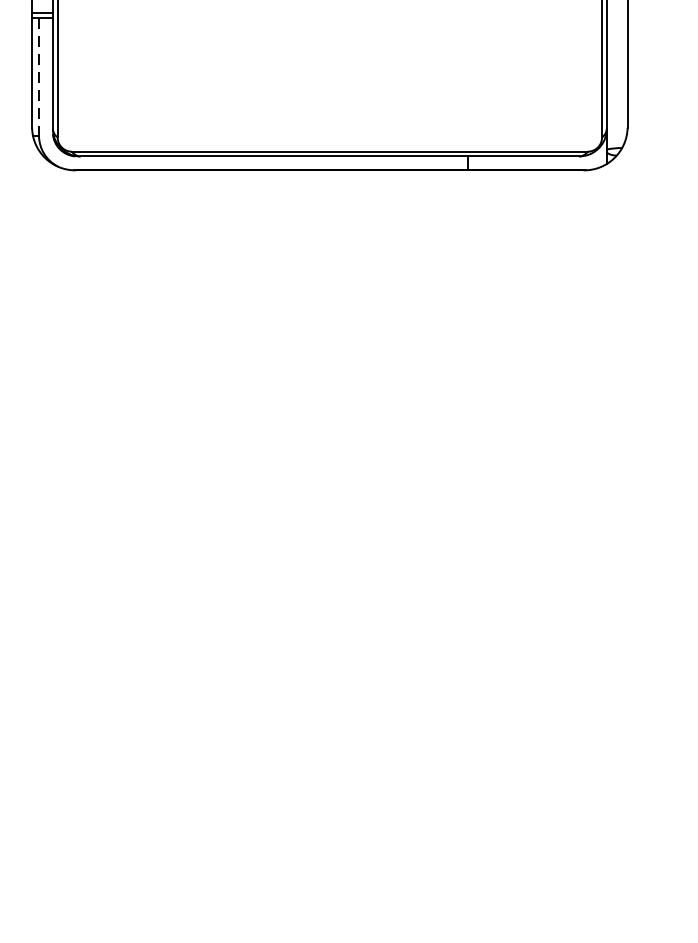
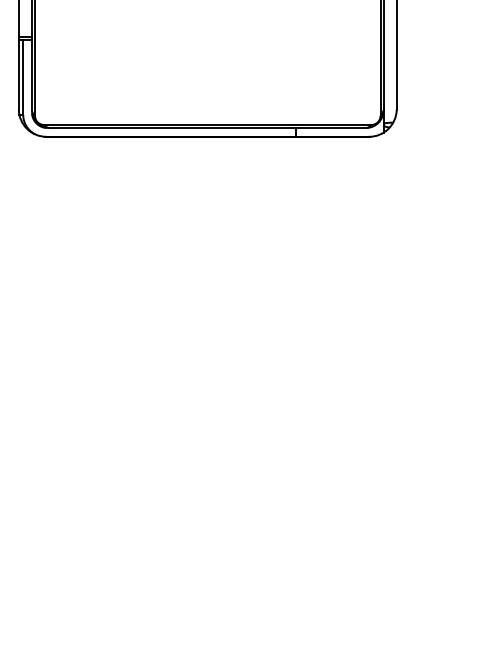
line: (39, 76) -> (23, 77), dashed -> solid

